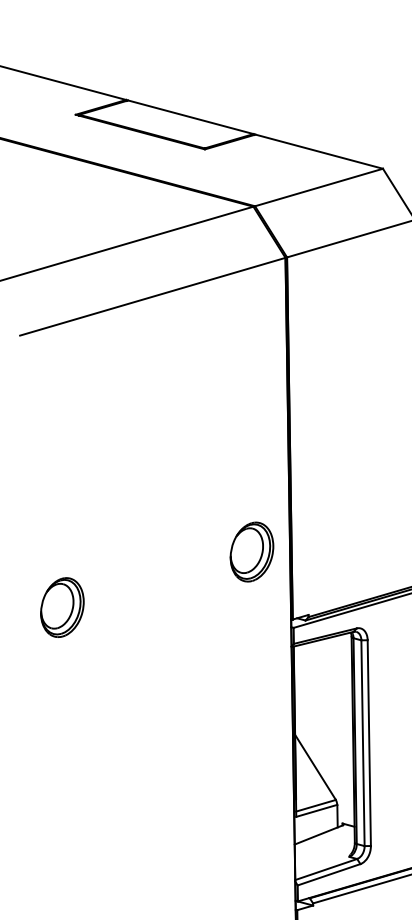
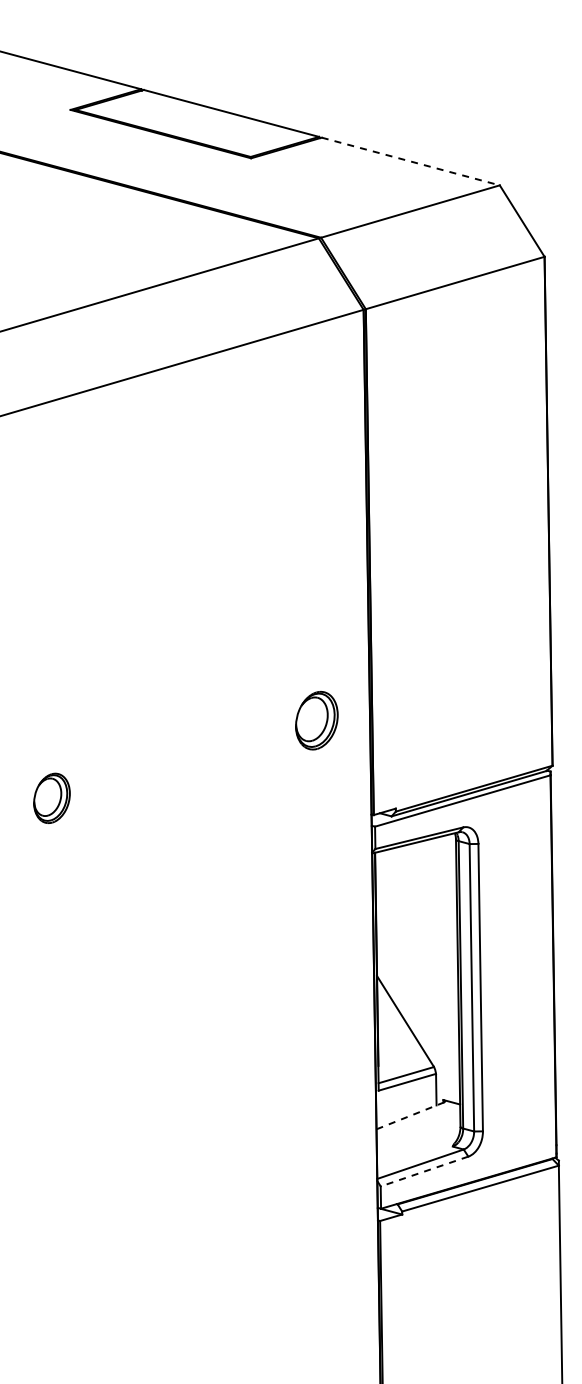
line: (319, 151) -> (411, 161), solid -> dashed
part: (251, 551) -> (316, 720), size x0.7
part: (62, 607) -> (51, 798), size x0.6
line: (319, 834) -> (410, 1115), solid -> dashed
line: (329, 874) -> (424, 1171), solid -> dashed

